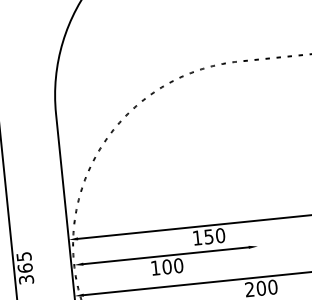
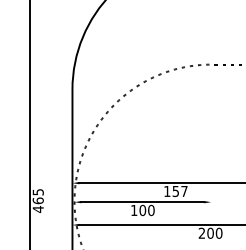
text: (220, 235) -> (184, 191), 150 -> 157
text: (25, 278) -> (37, 208), 365 -> 465

